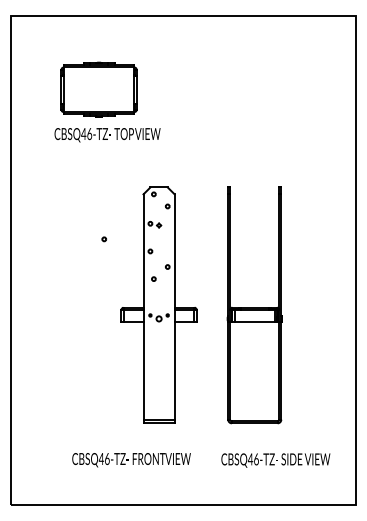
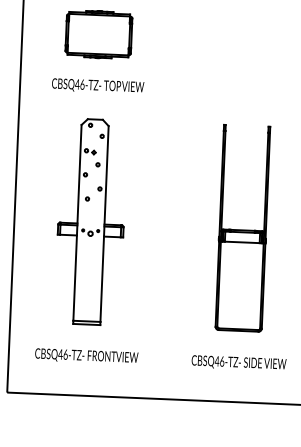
text: (107, 135) -> (97, 86), moved
part: (158, 304) -> (90, 221), moved
part: (254, 305) -> (242, 228), moved
text: (131, 460) -> (86, 356), moved

